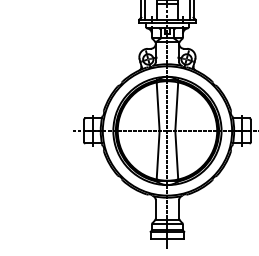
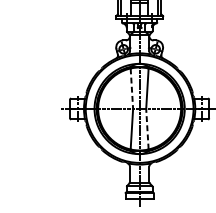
line: (158, 107) -> (132, 89), solid -> dashed
line: (176, 154) -> (147, 128), solid -> dashed

